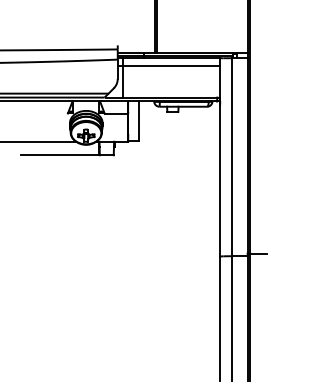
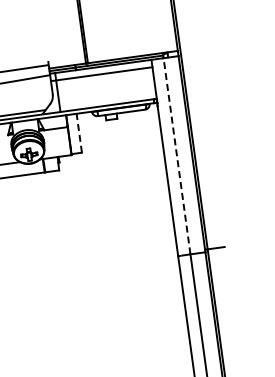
line: (138, 121) -> (79, 133), solid -> dashed
line: (232, 157) -> (177, 156), solid -> dashed

